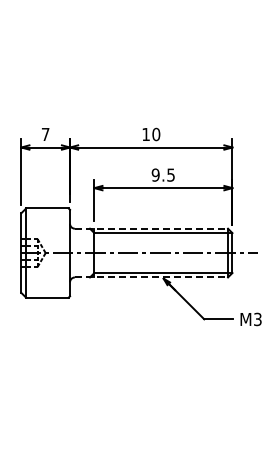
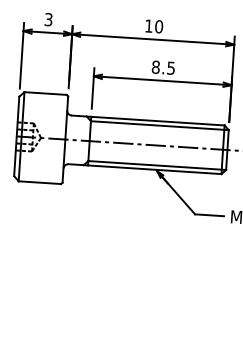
text: (45, 134) -> (48, 19), 7 -> 3
text: (155, 174) -> (155, 66), 9.5 -> 8.5
line: (151, 228) -> (148, 120), dashed -> solid
line: (151, 277) -> (145, 169), dashed -> solid

